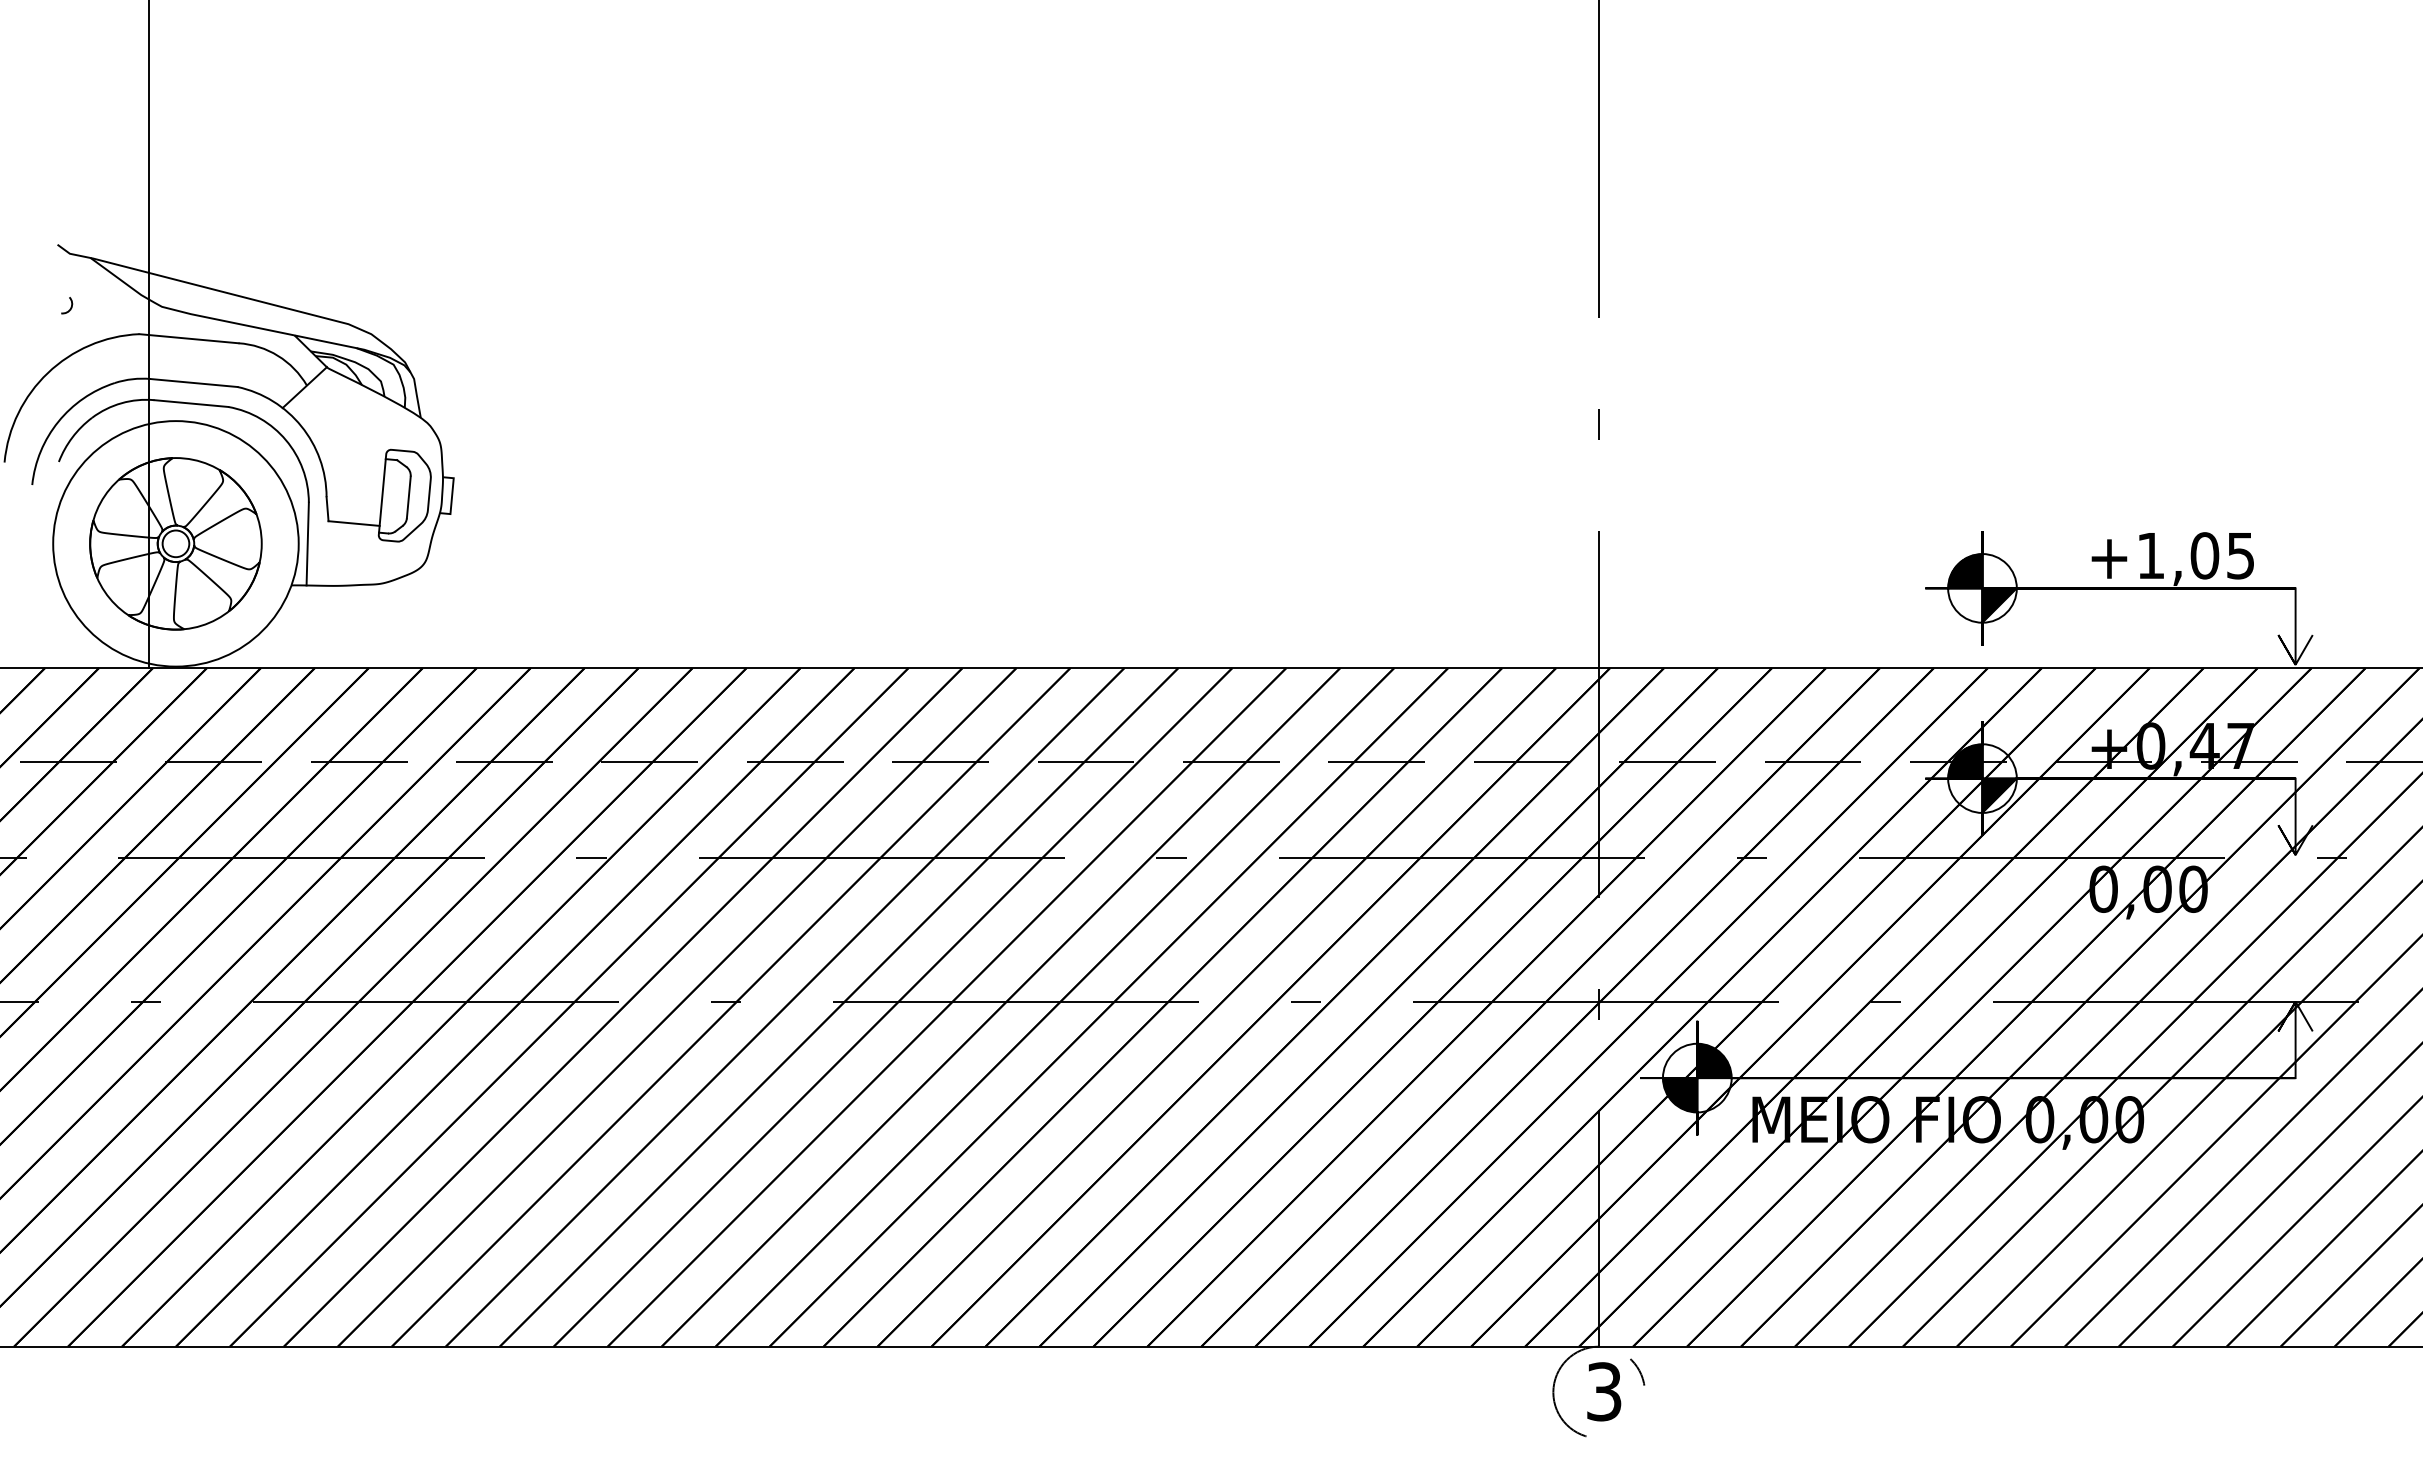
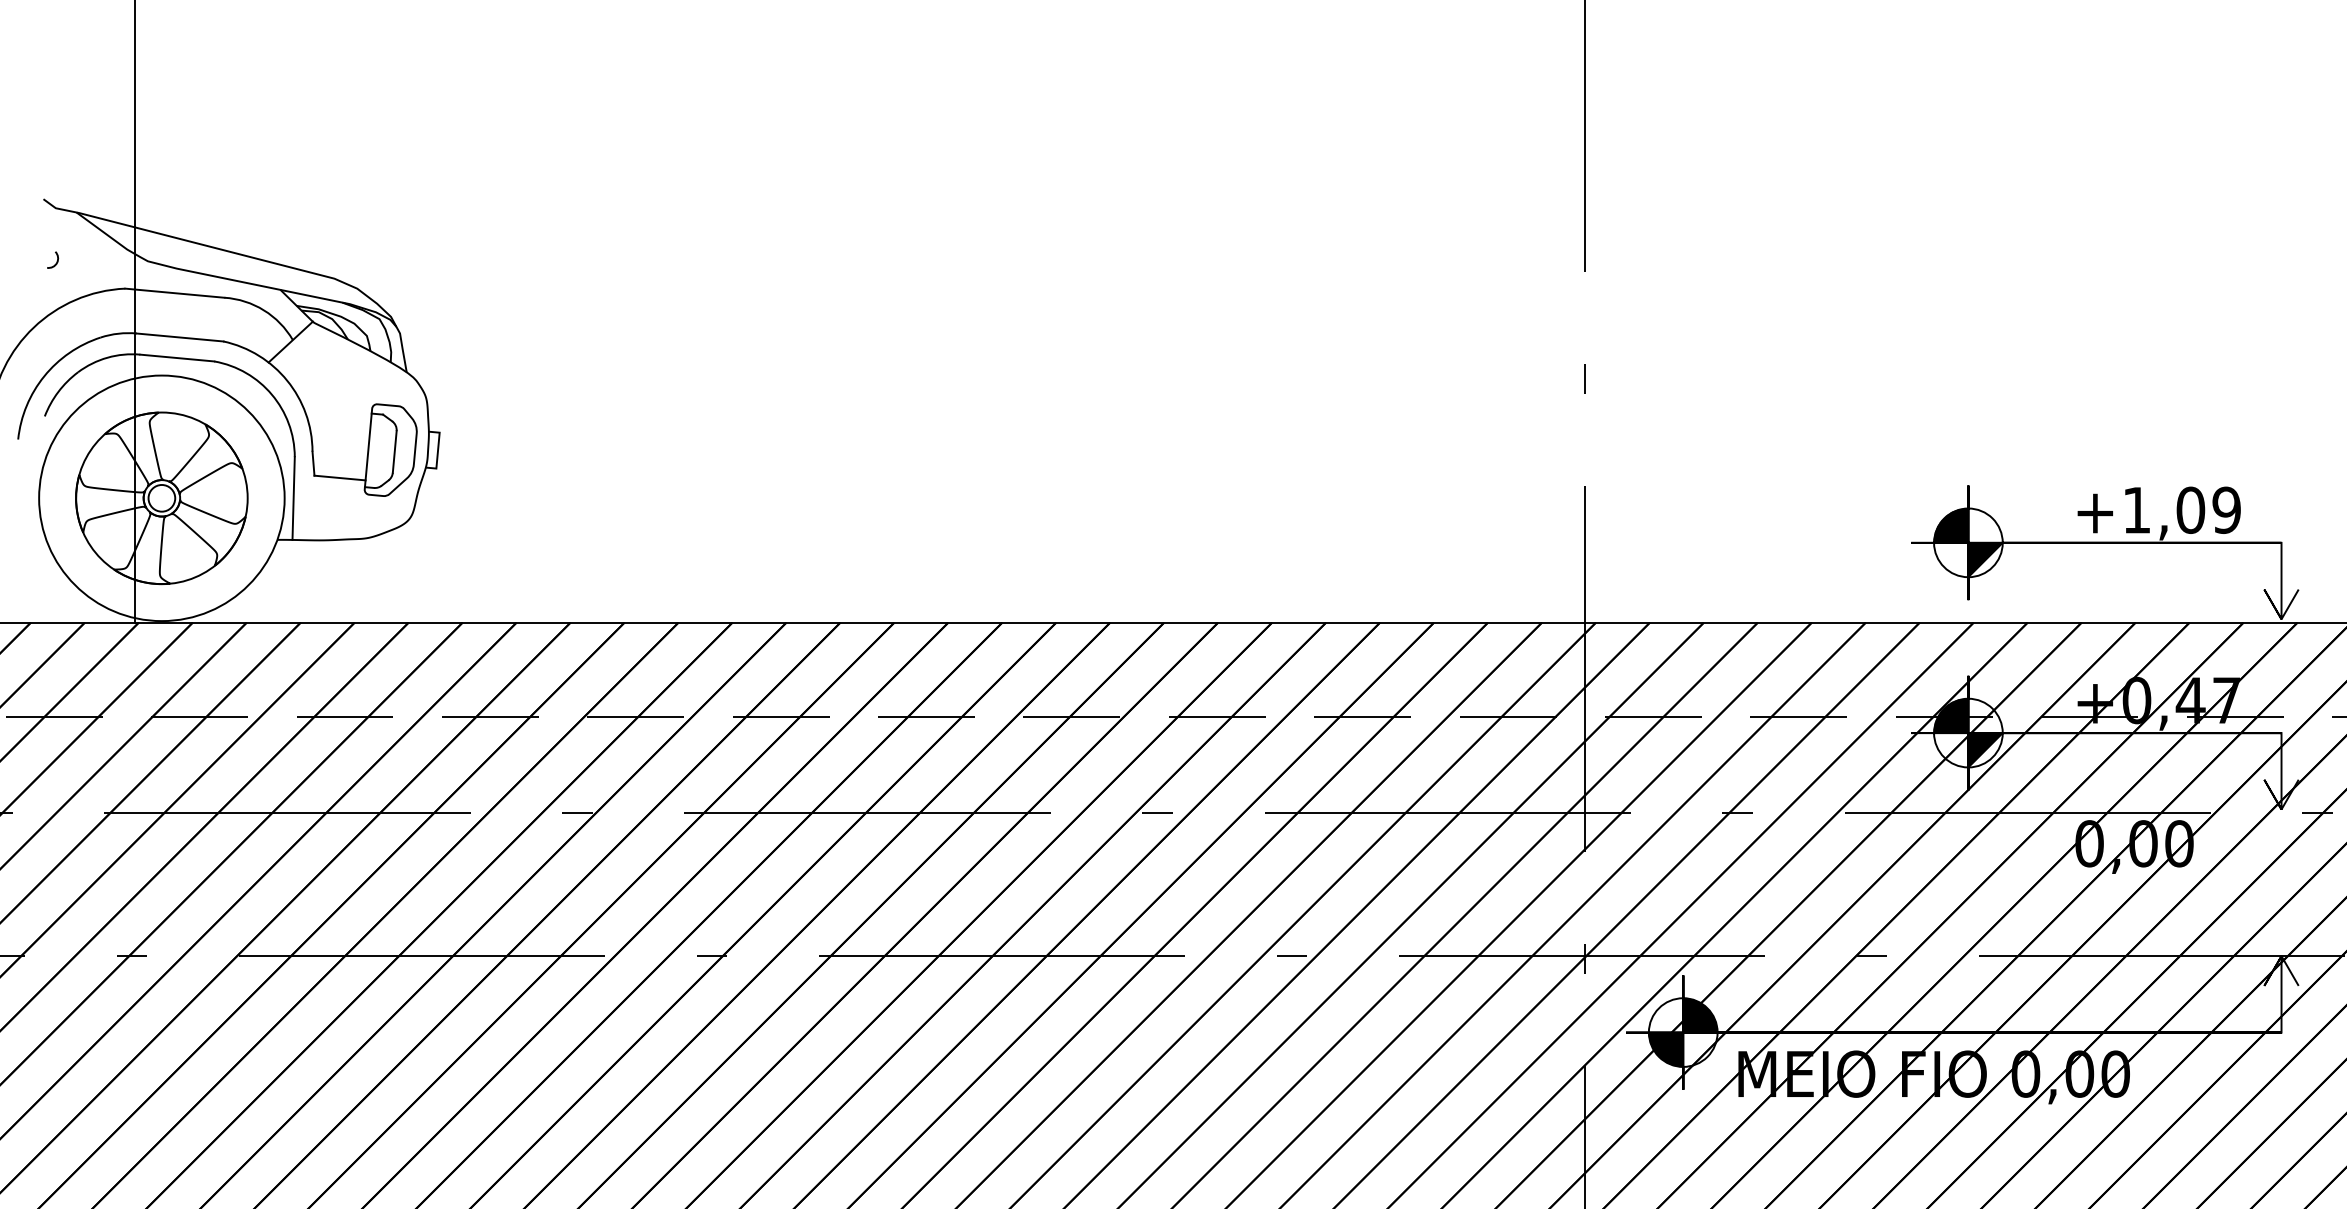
text: (2240, 555) -> (2226, 509), +1,05 -> +1,09

